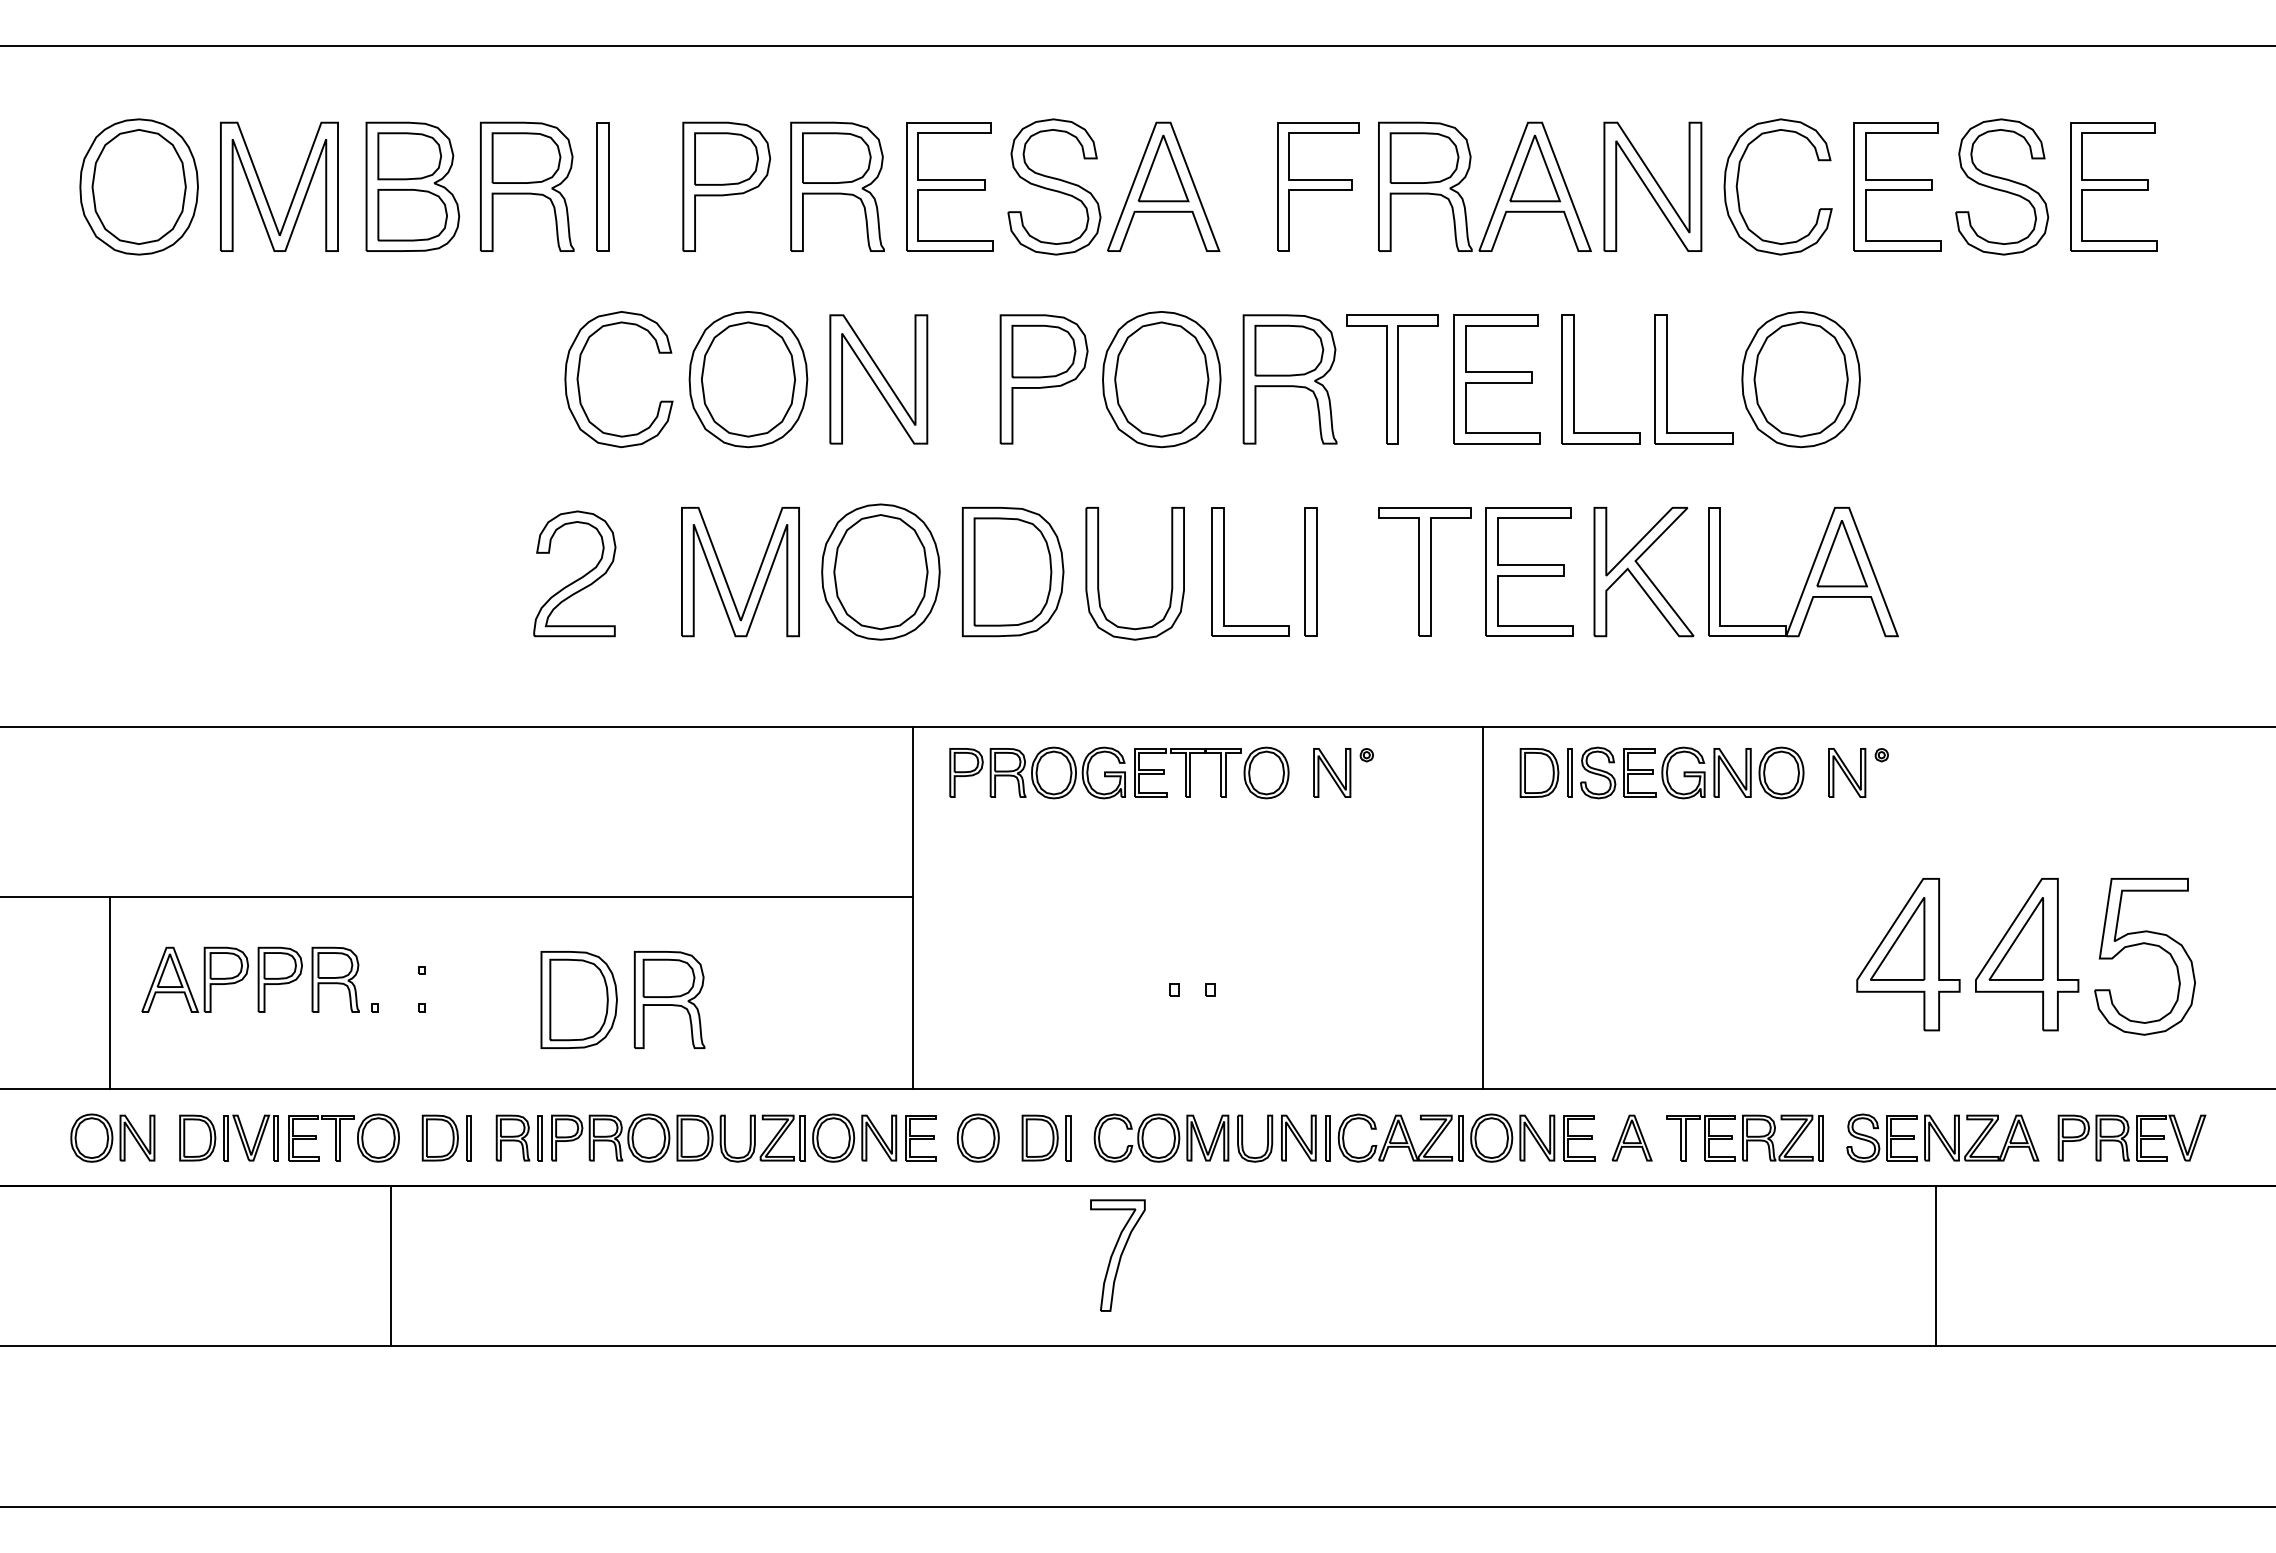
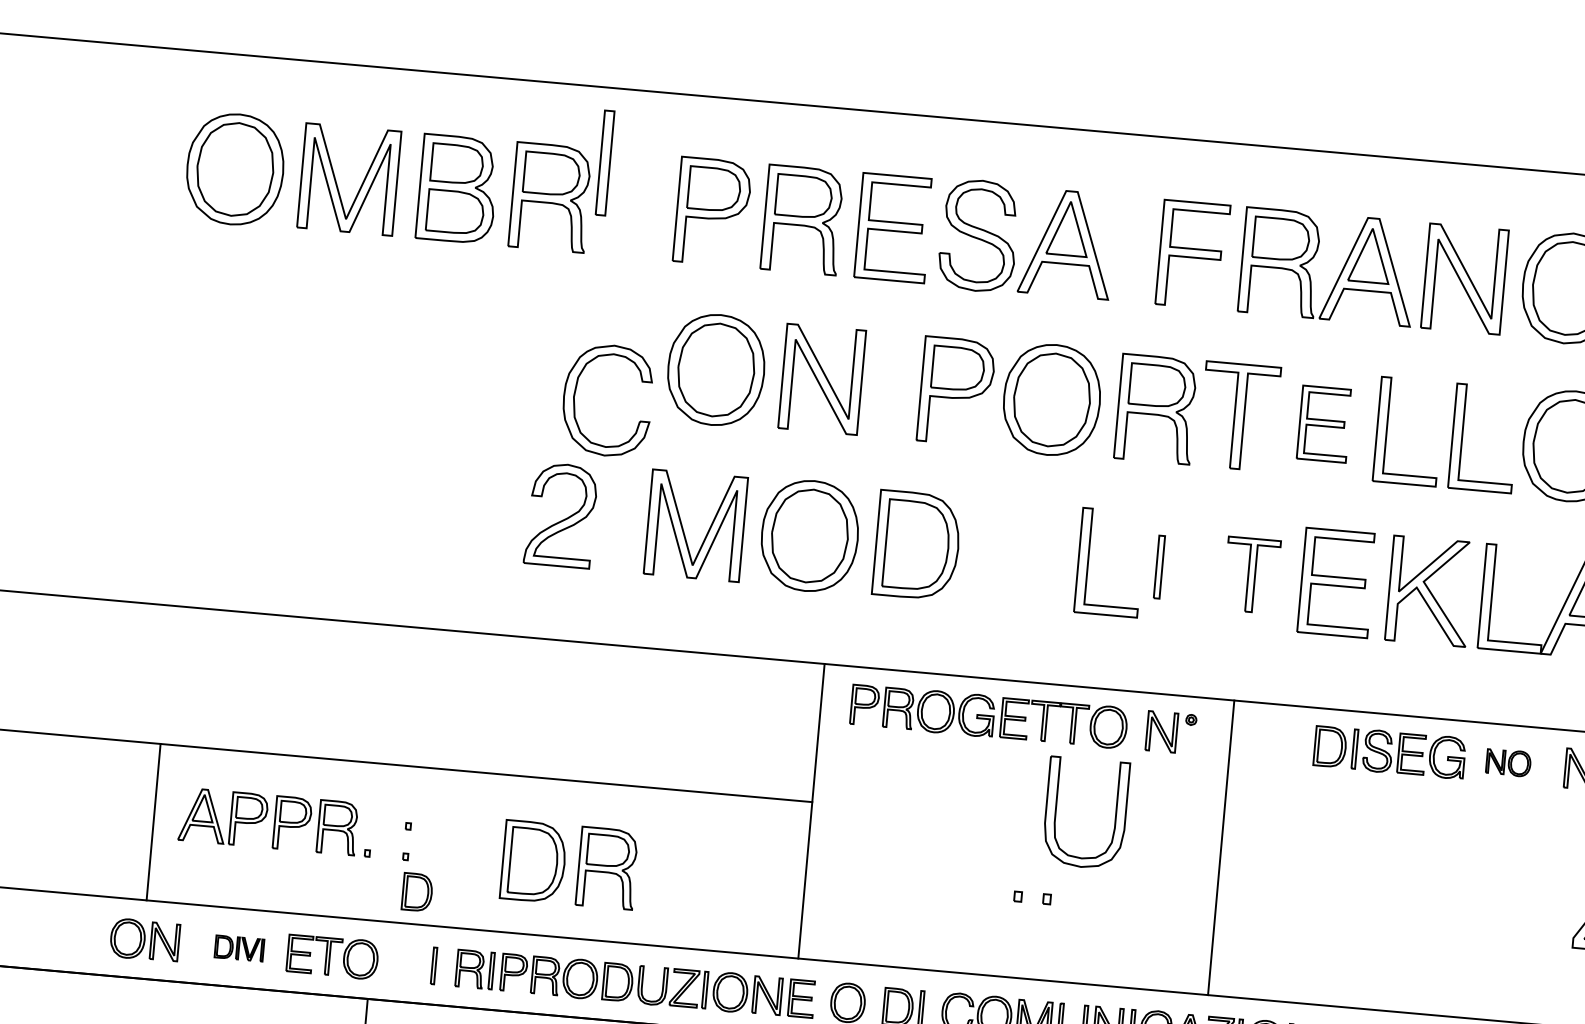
part: (602, 186) -> (604, 162), moved
part: (1496, 379) -> (1323, 424), size x0.7
part: (579, 384) -> (575, 401), moved
part: (1310, 571) -> (1158, 566), size x0.6
part: (1424, 571) -> (1251, 574), size x0.7
part: (1099, 573) -> (1056, 810), moved
part: (1758, 772) -> (1508, 762), size x0.6
line: (1483, 907) -> (1221, 847), moved
part: (228, 1137) -> (239, 948), size x0.6
part: (439, 1137) -> (416, 891), moved

